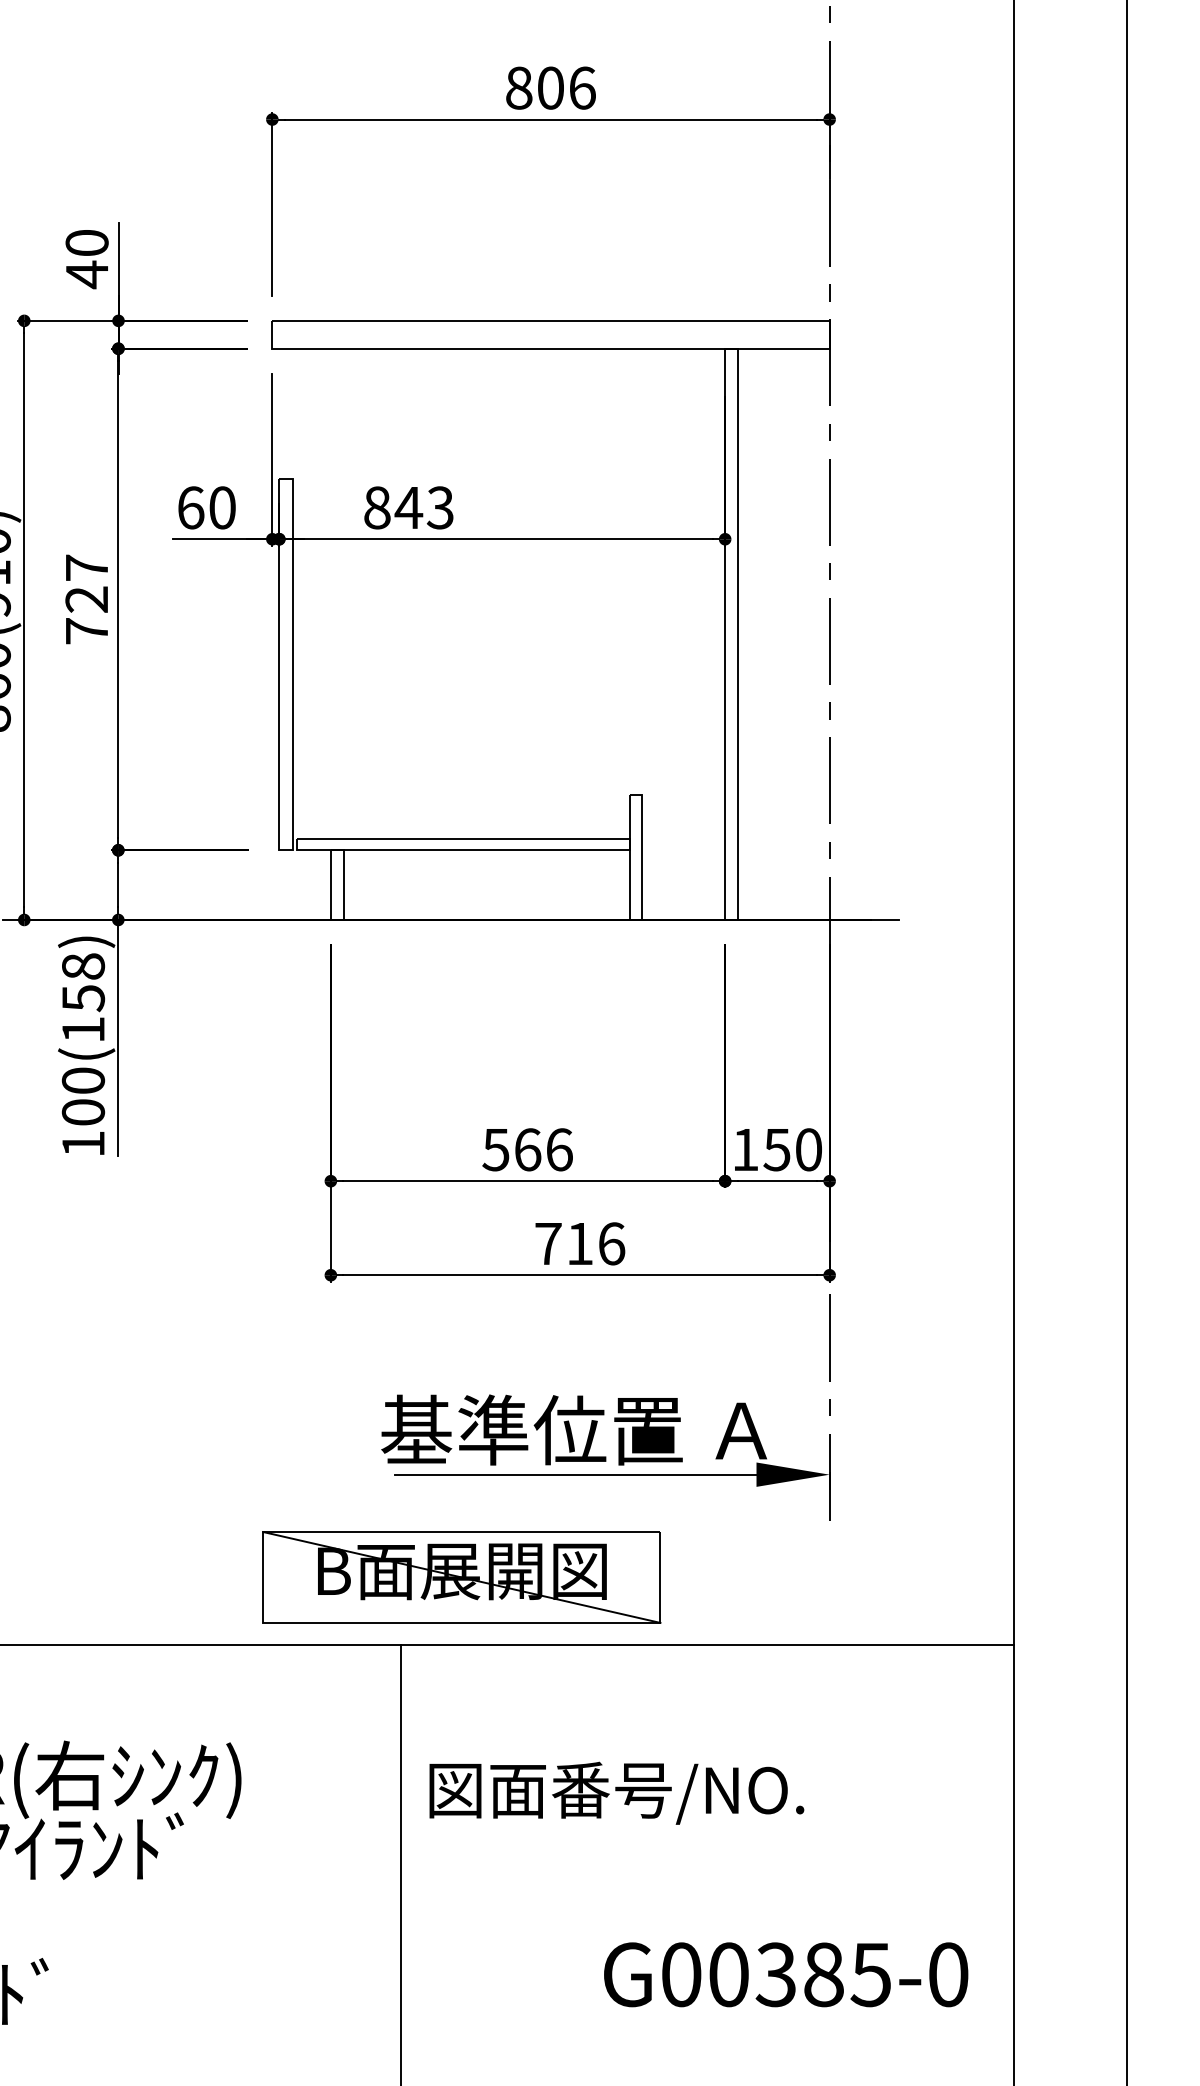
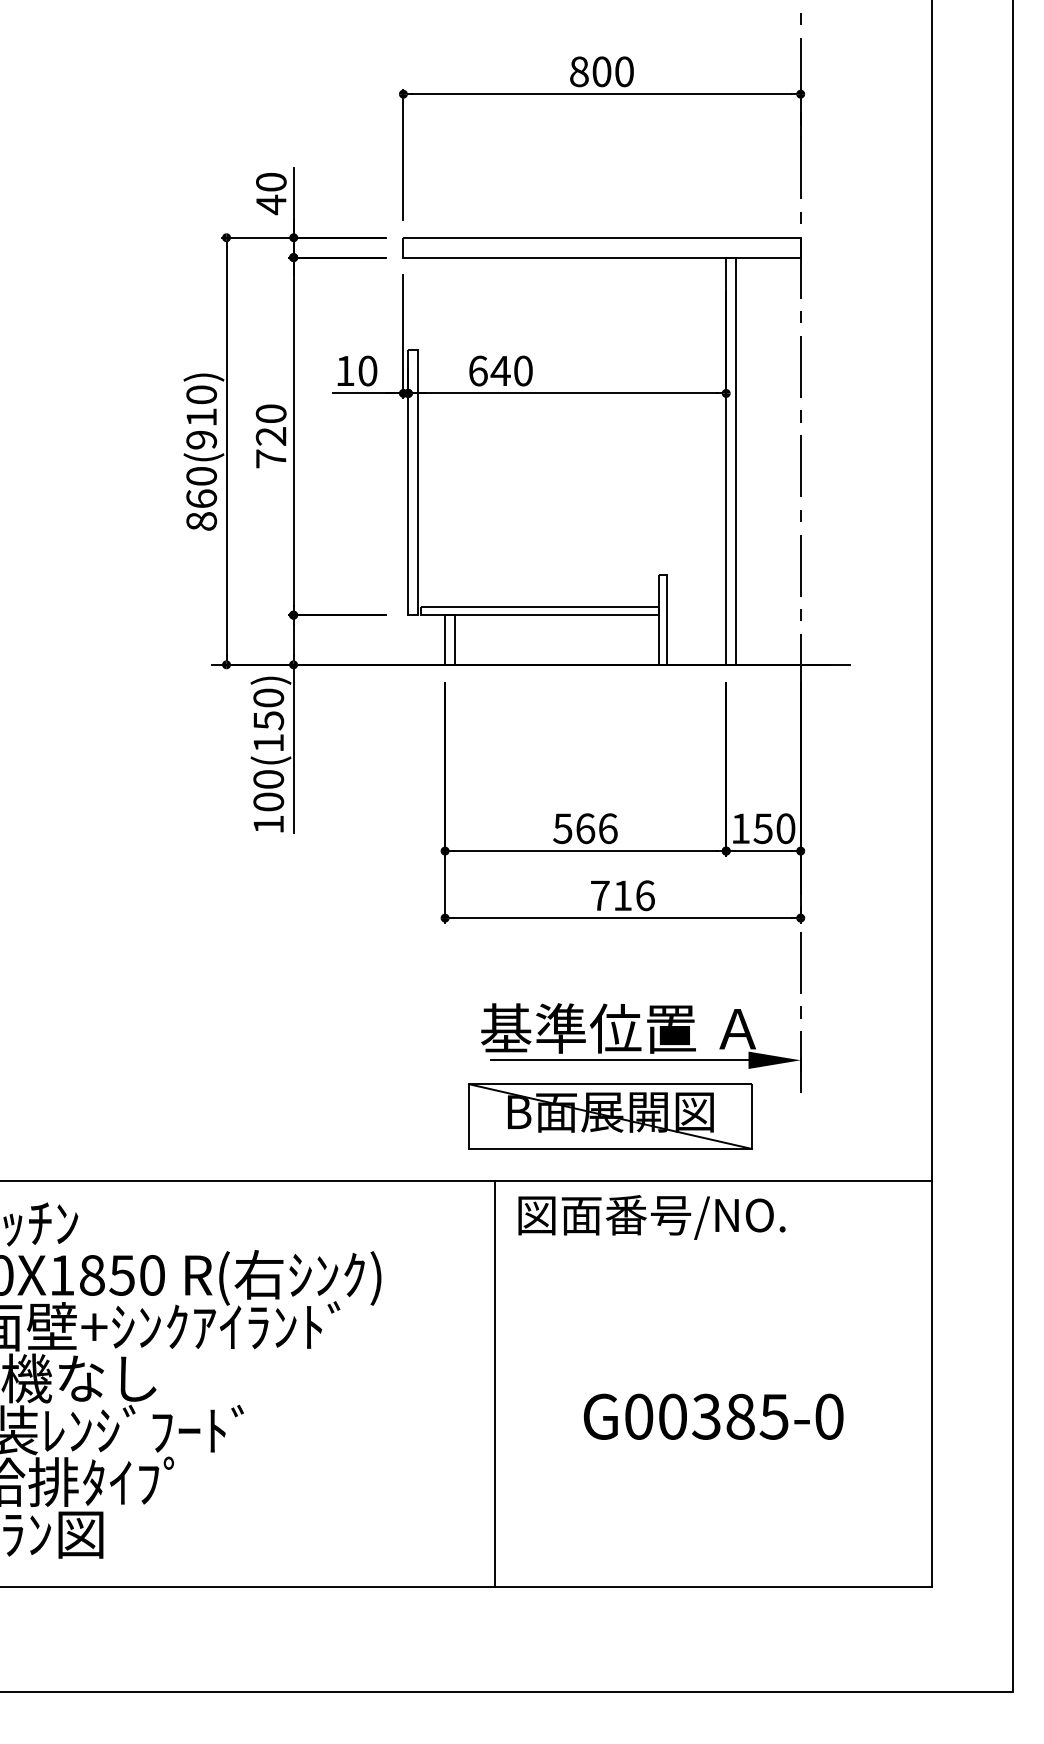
text: (582, 87) -> (624, 71), 806 -> 800
text: (191, 507) -> (345, 370), 60 -> 10
text: (408, 507) -> (500, 370), 843 -> 640
text: (85, 567) -> (270, 413), 727 -> 720
text: (83, 965) -> (268, 697), 100(158) -> 100(150)
part: (461, 1577) -> (610, 1116), moved
text: (616, 1793) -> (651, 1217), moved
text: (785, 1974) -> (713, 1416), moved

